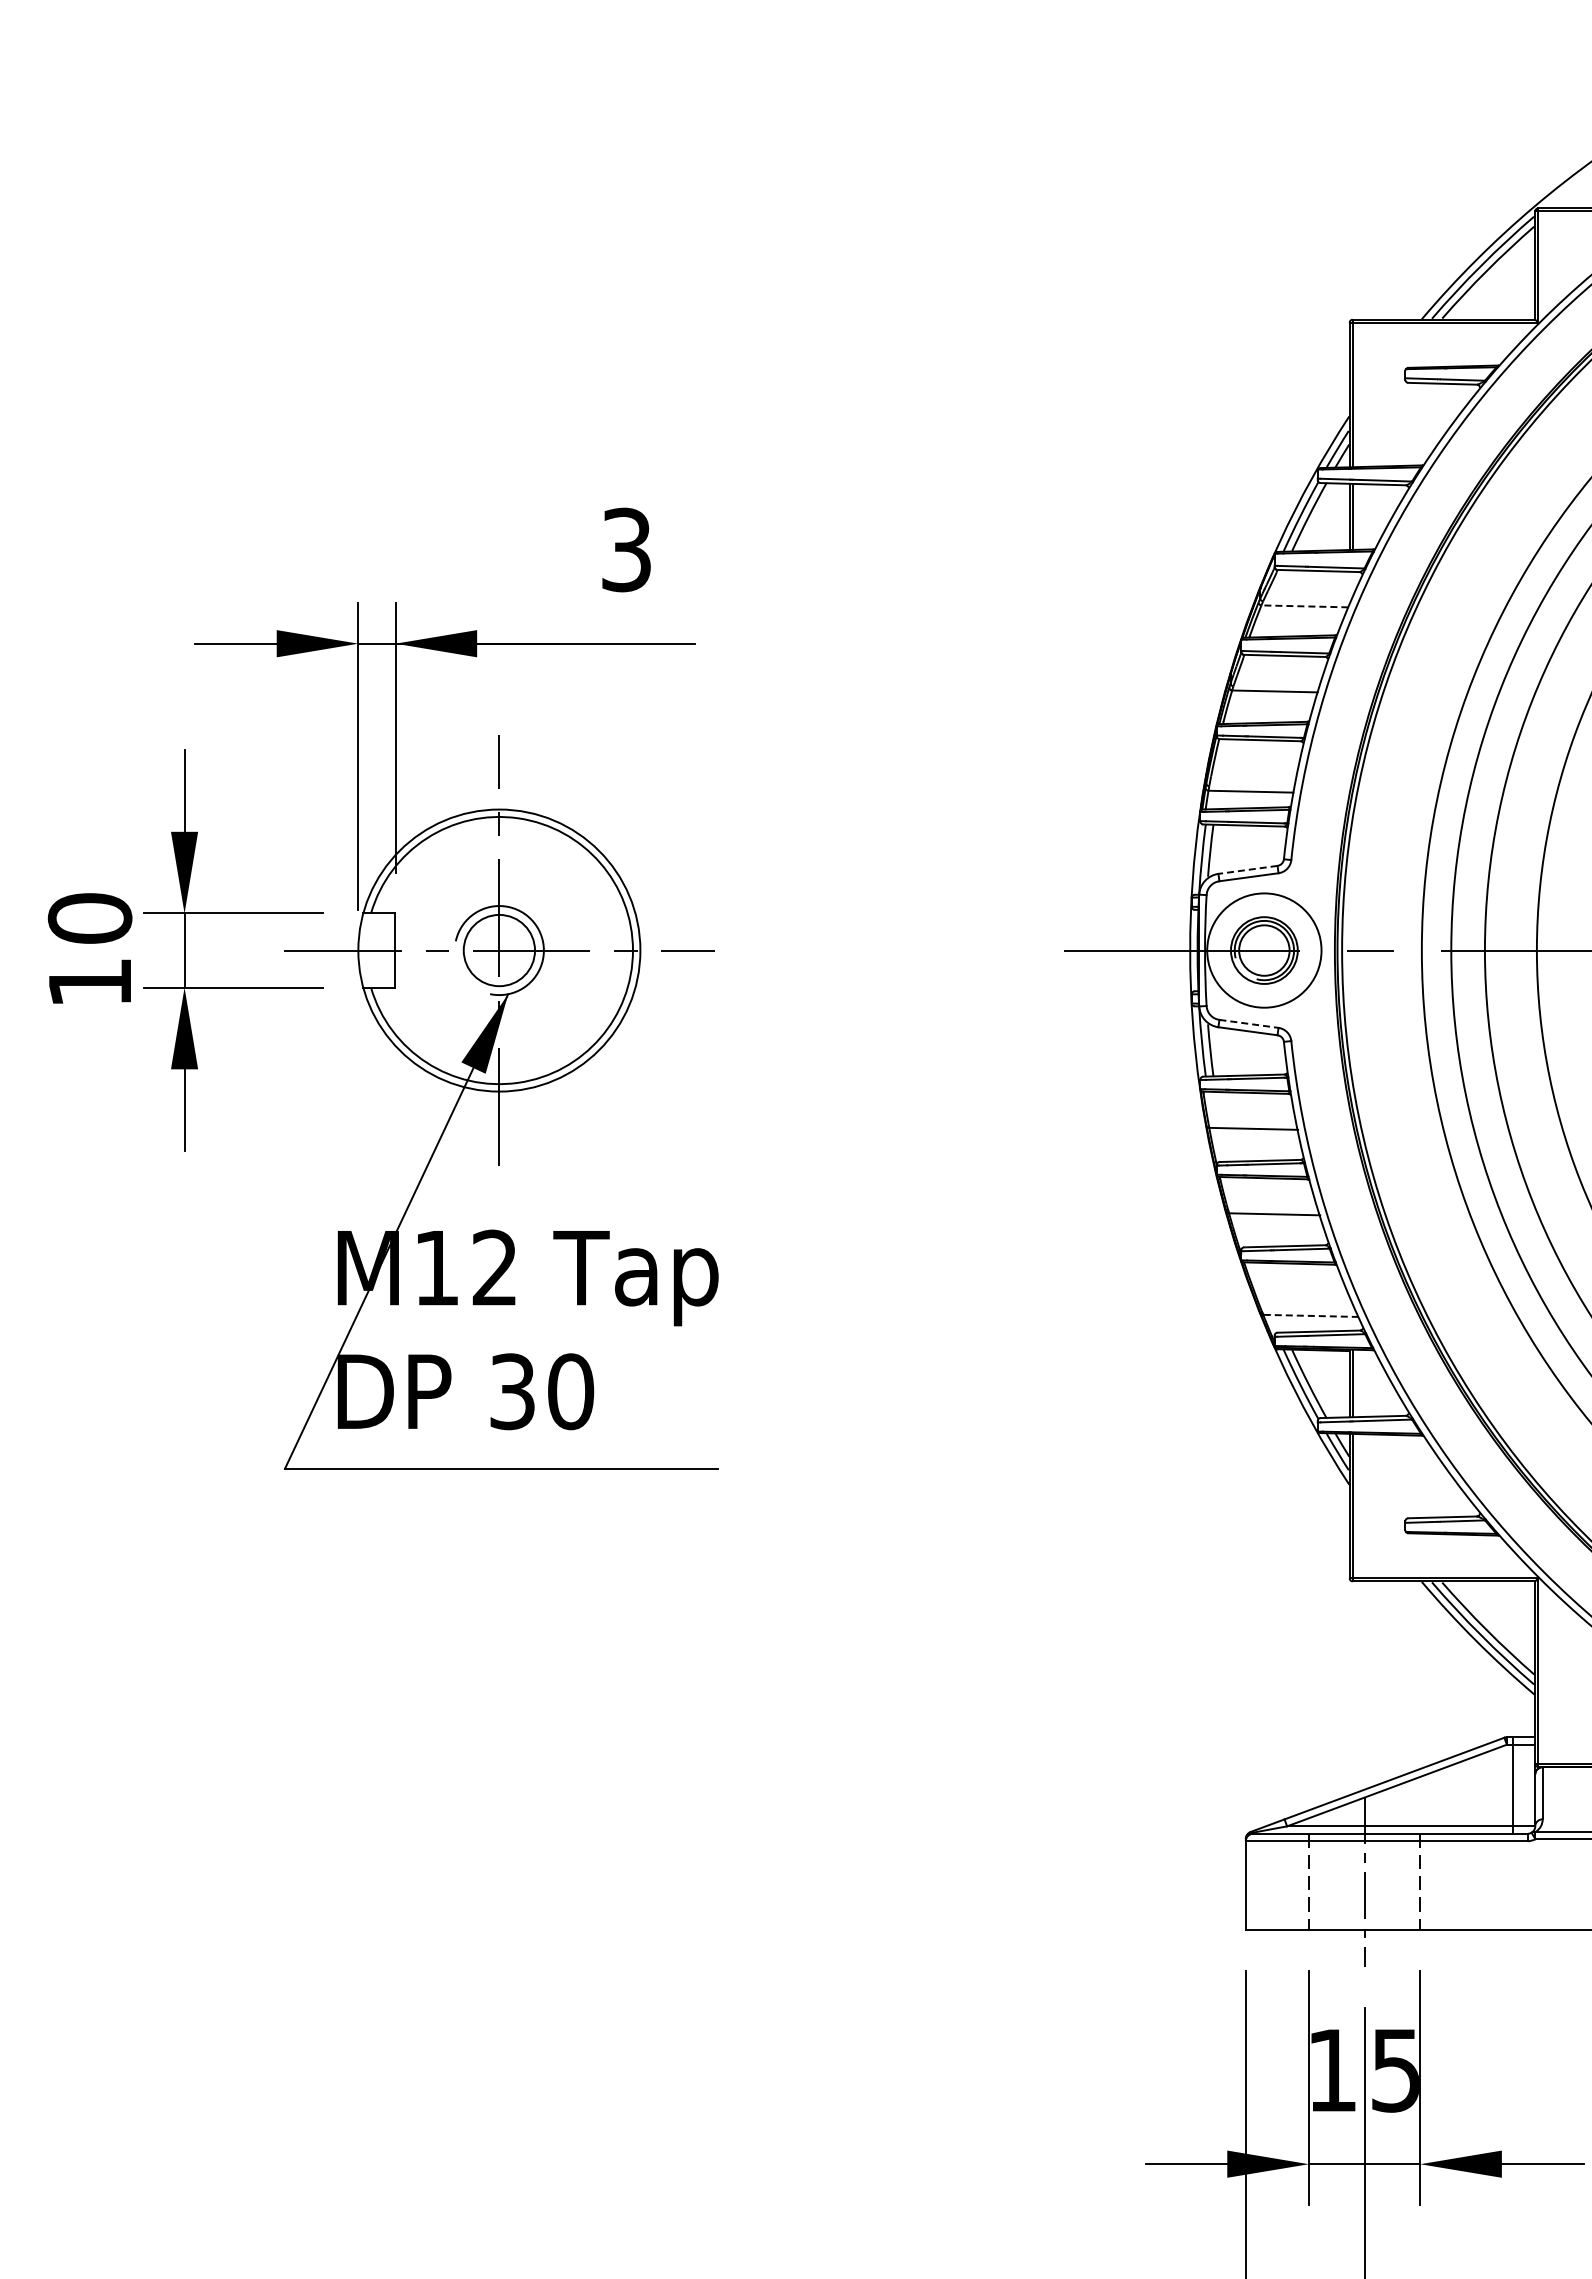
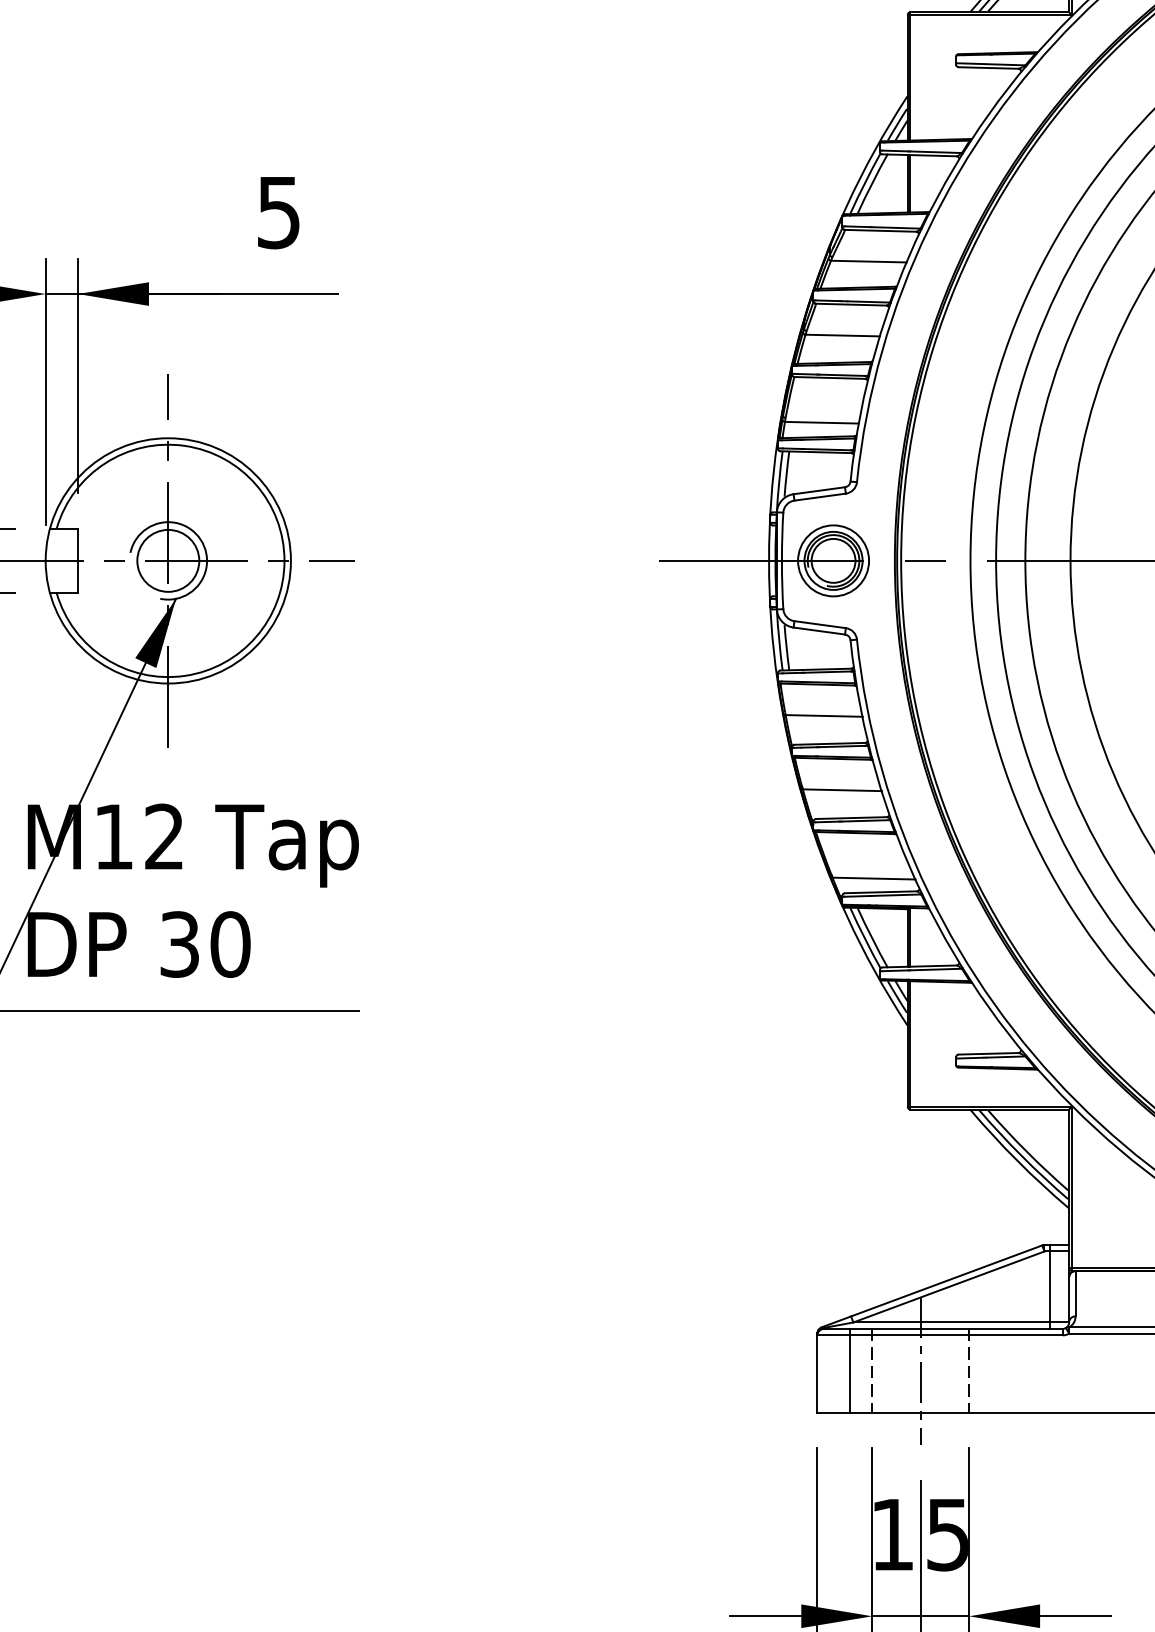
text: (626, 549) -> (278, 212), 3 -> 5
line: (1304, 606) -> (868, 261), dashed -> solid
line: (1247, 869) -> (818, 490), dashed -> solid
circle: (1264, 950) -> (833, 560), size x0.71
line: (1248, 1023) -> (819, 624), dashed -> solid
line: (1311, 1315) -> (874, 878), dashed -> solid
line: (1282, 1881) -> (849, 1370), added

